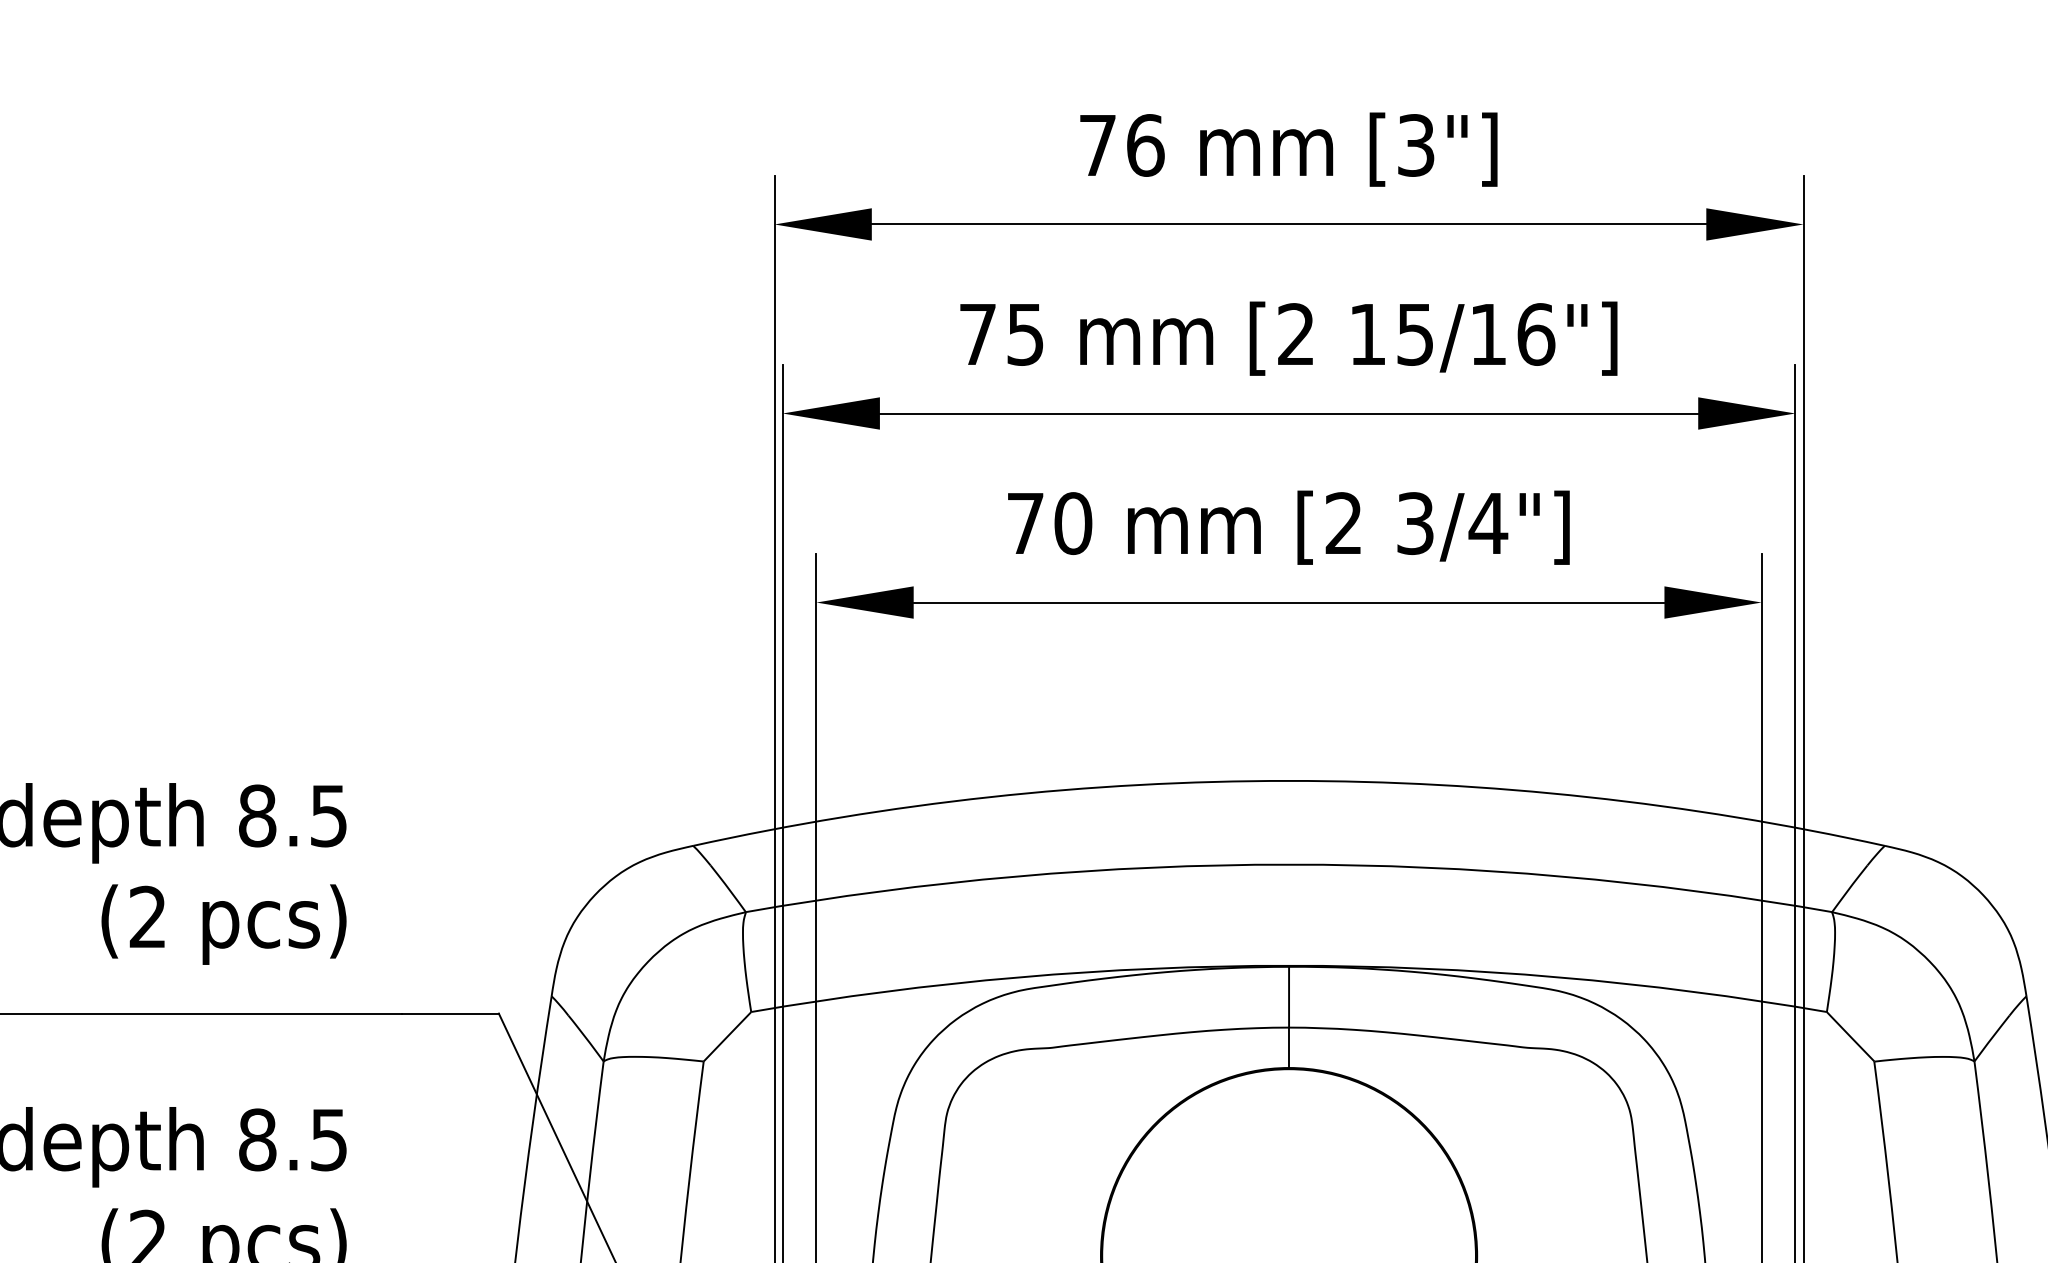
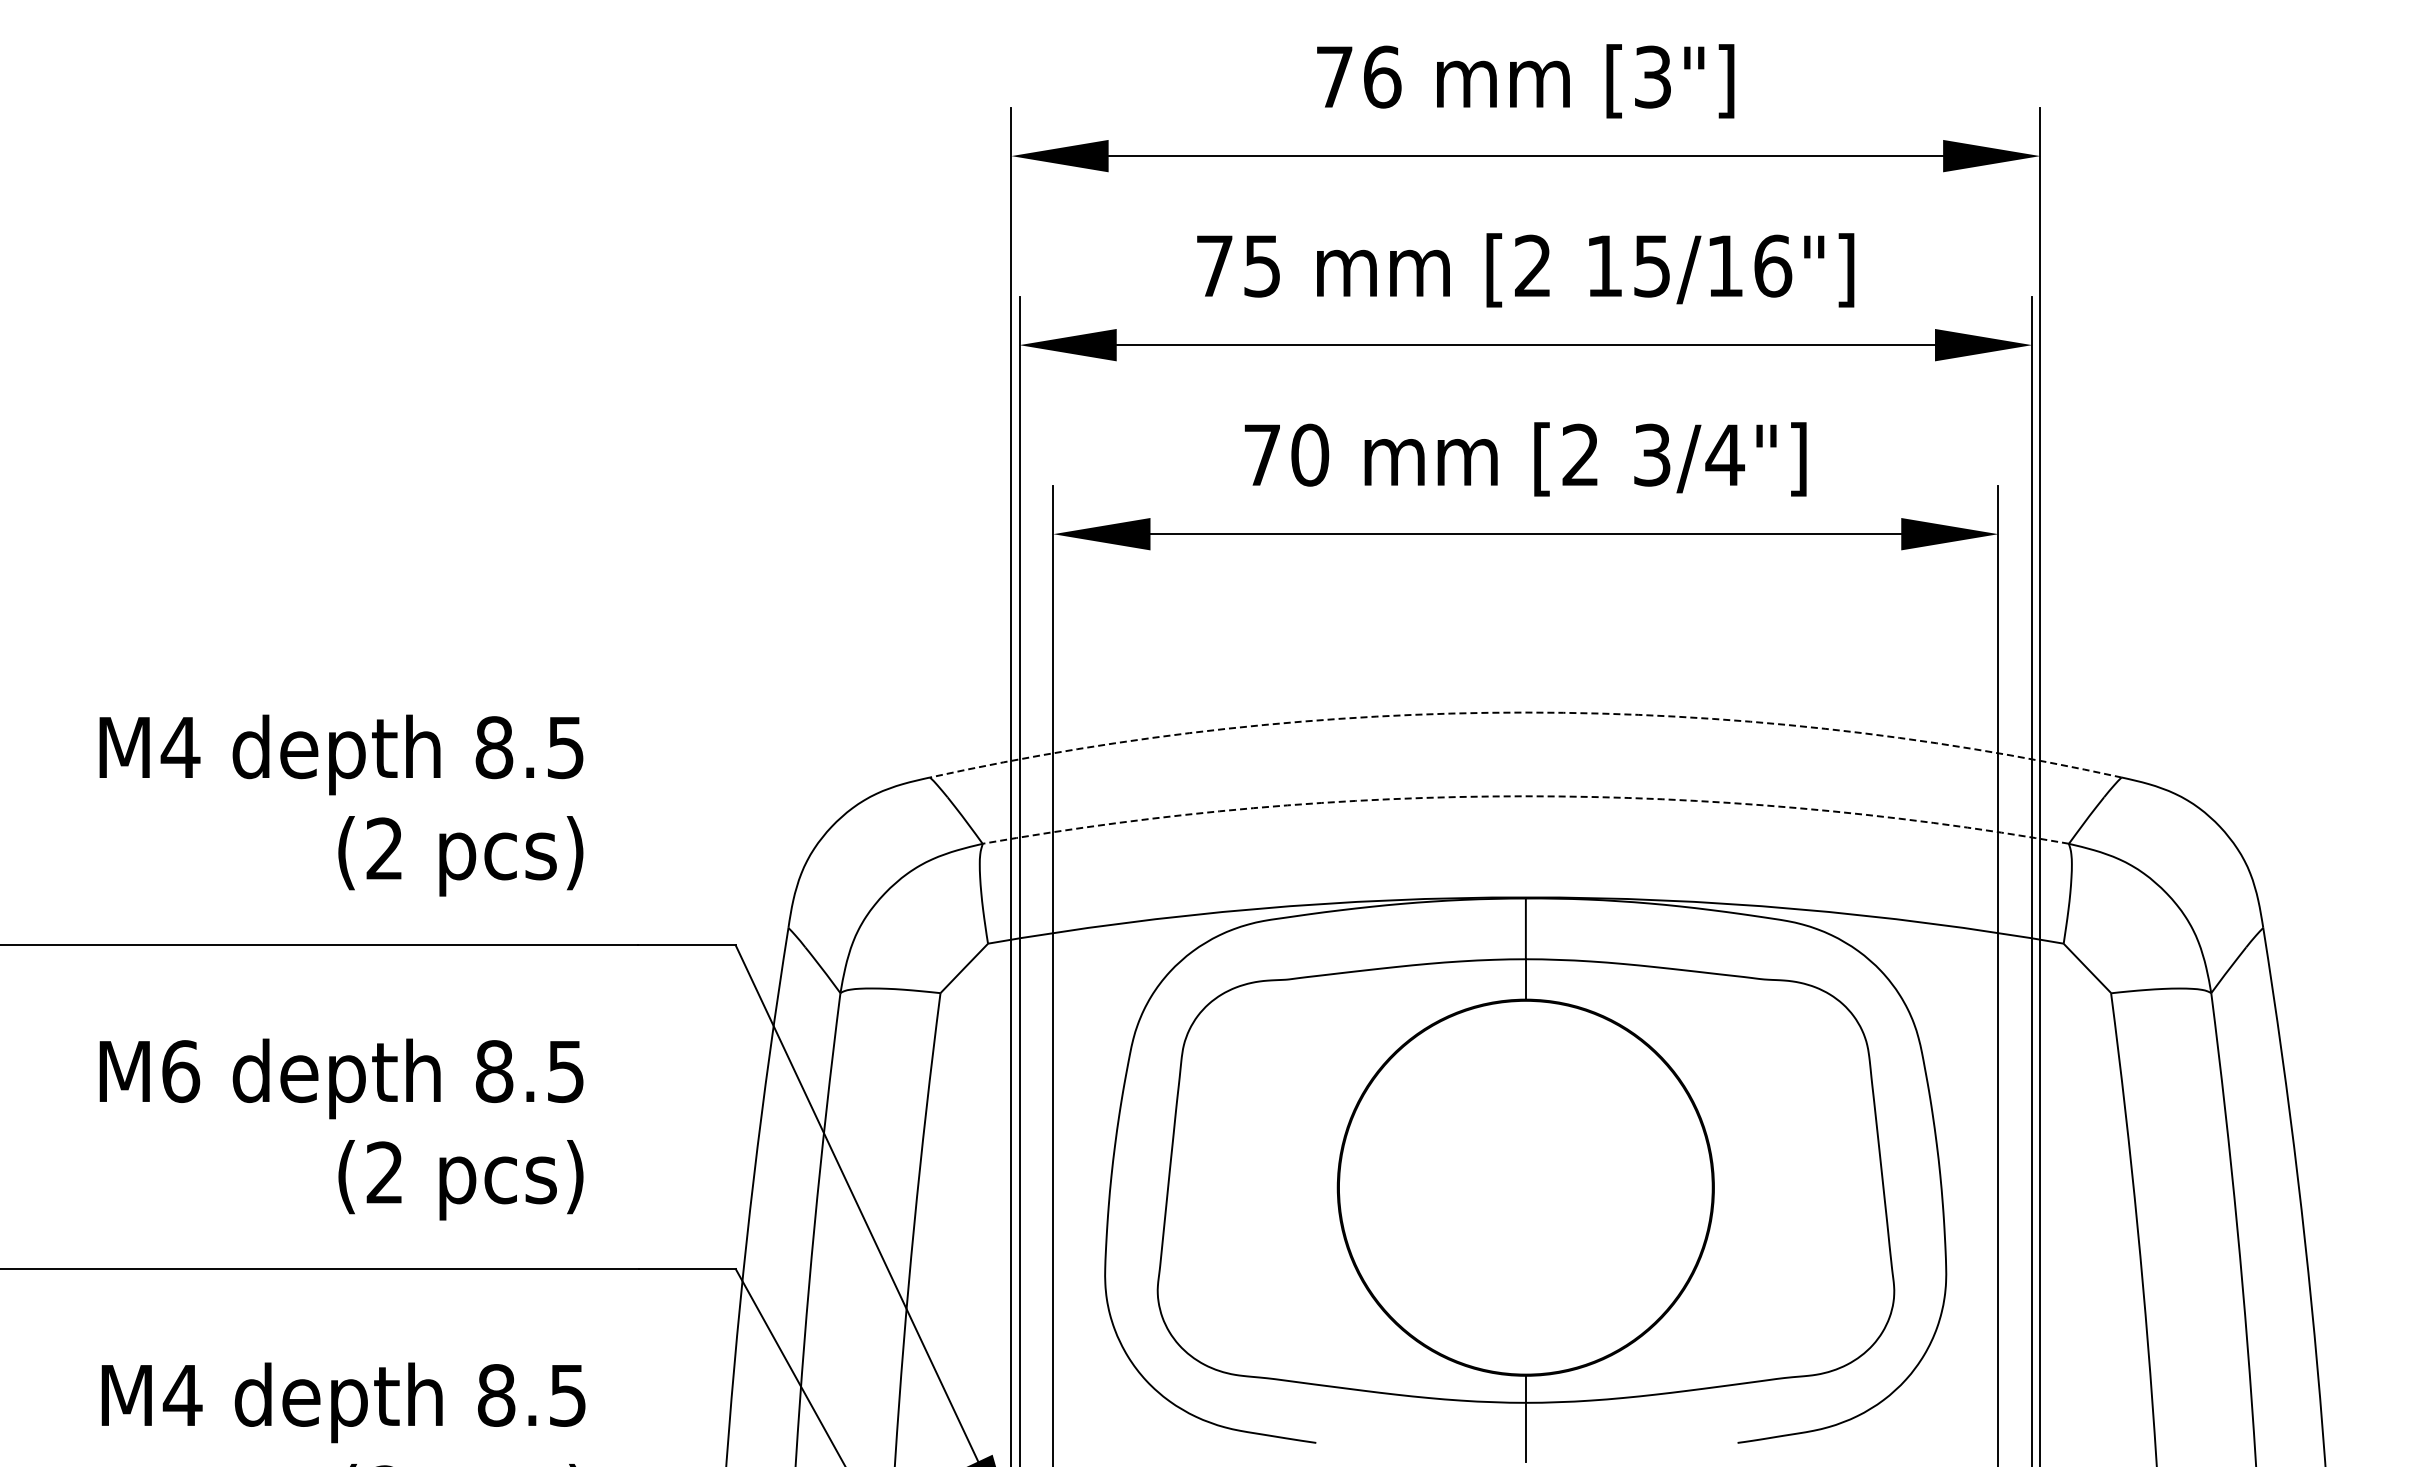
arc: (1288, 780) -> (1525, 712), solid -> dashed
arc: (1288, 864) -> (1525, 796), solid -> dashed

